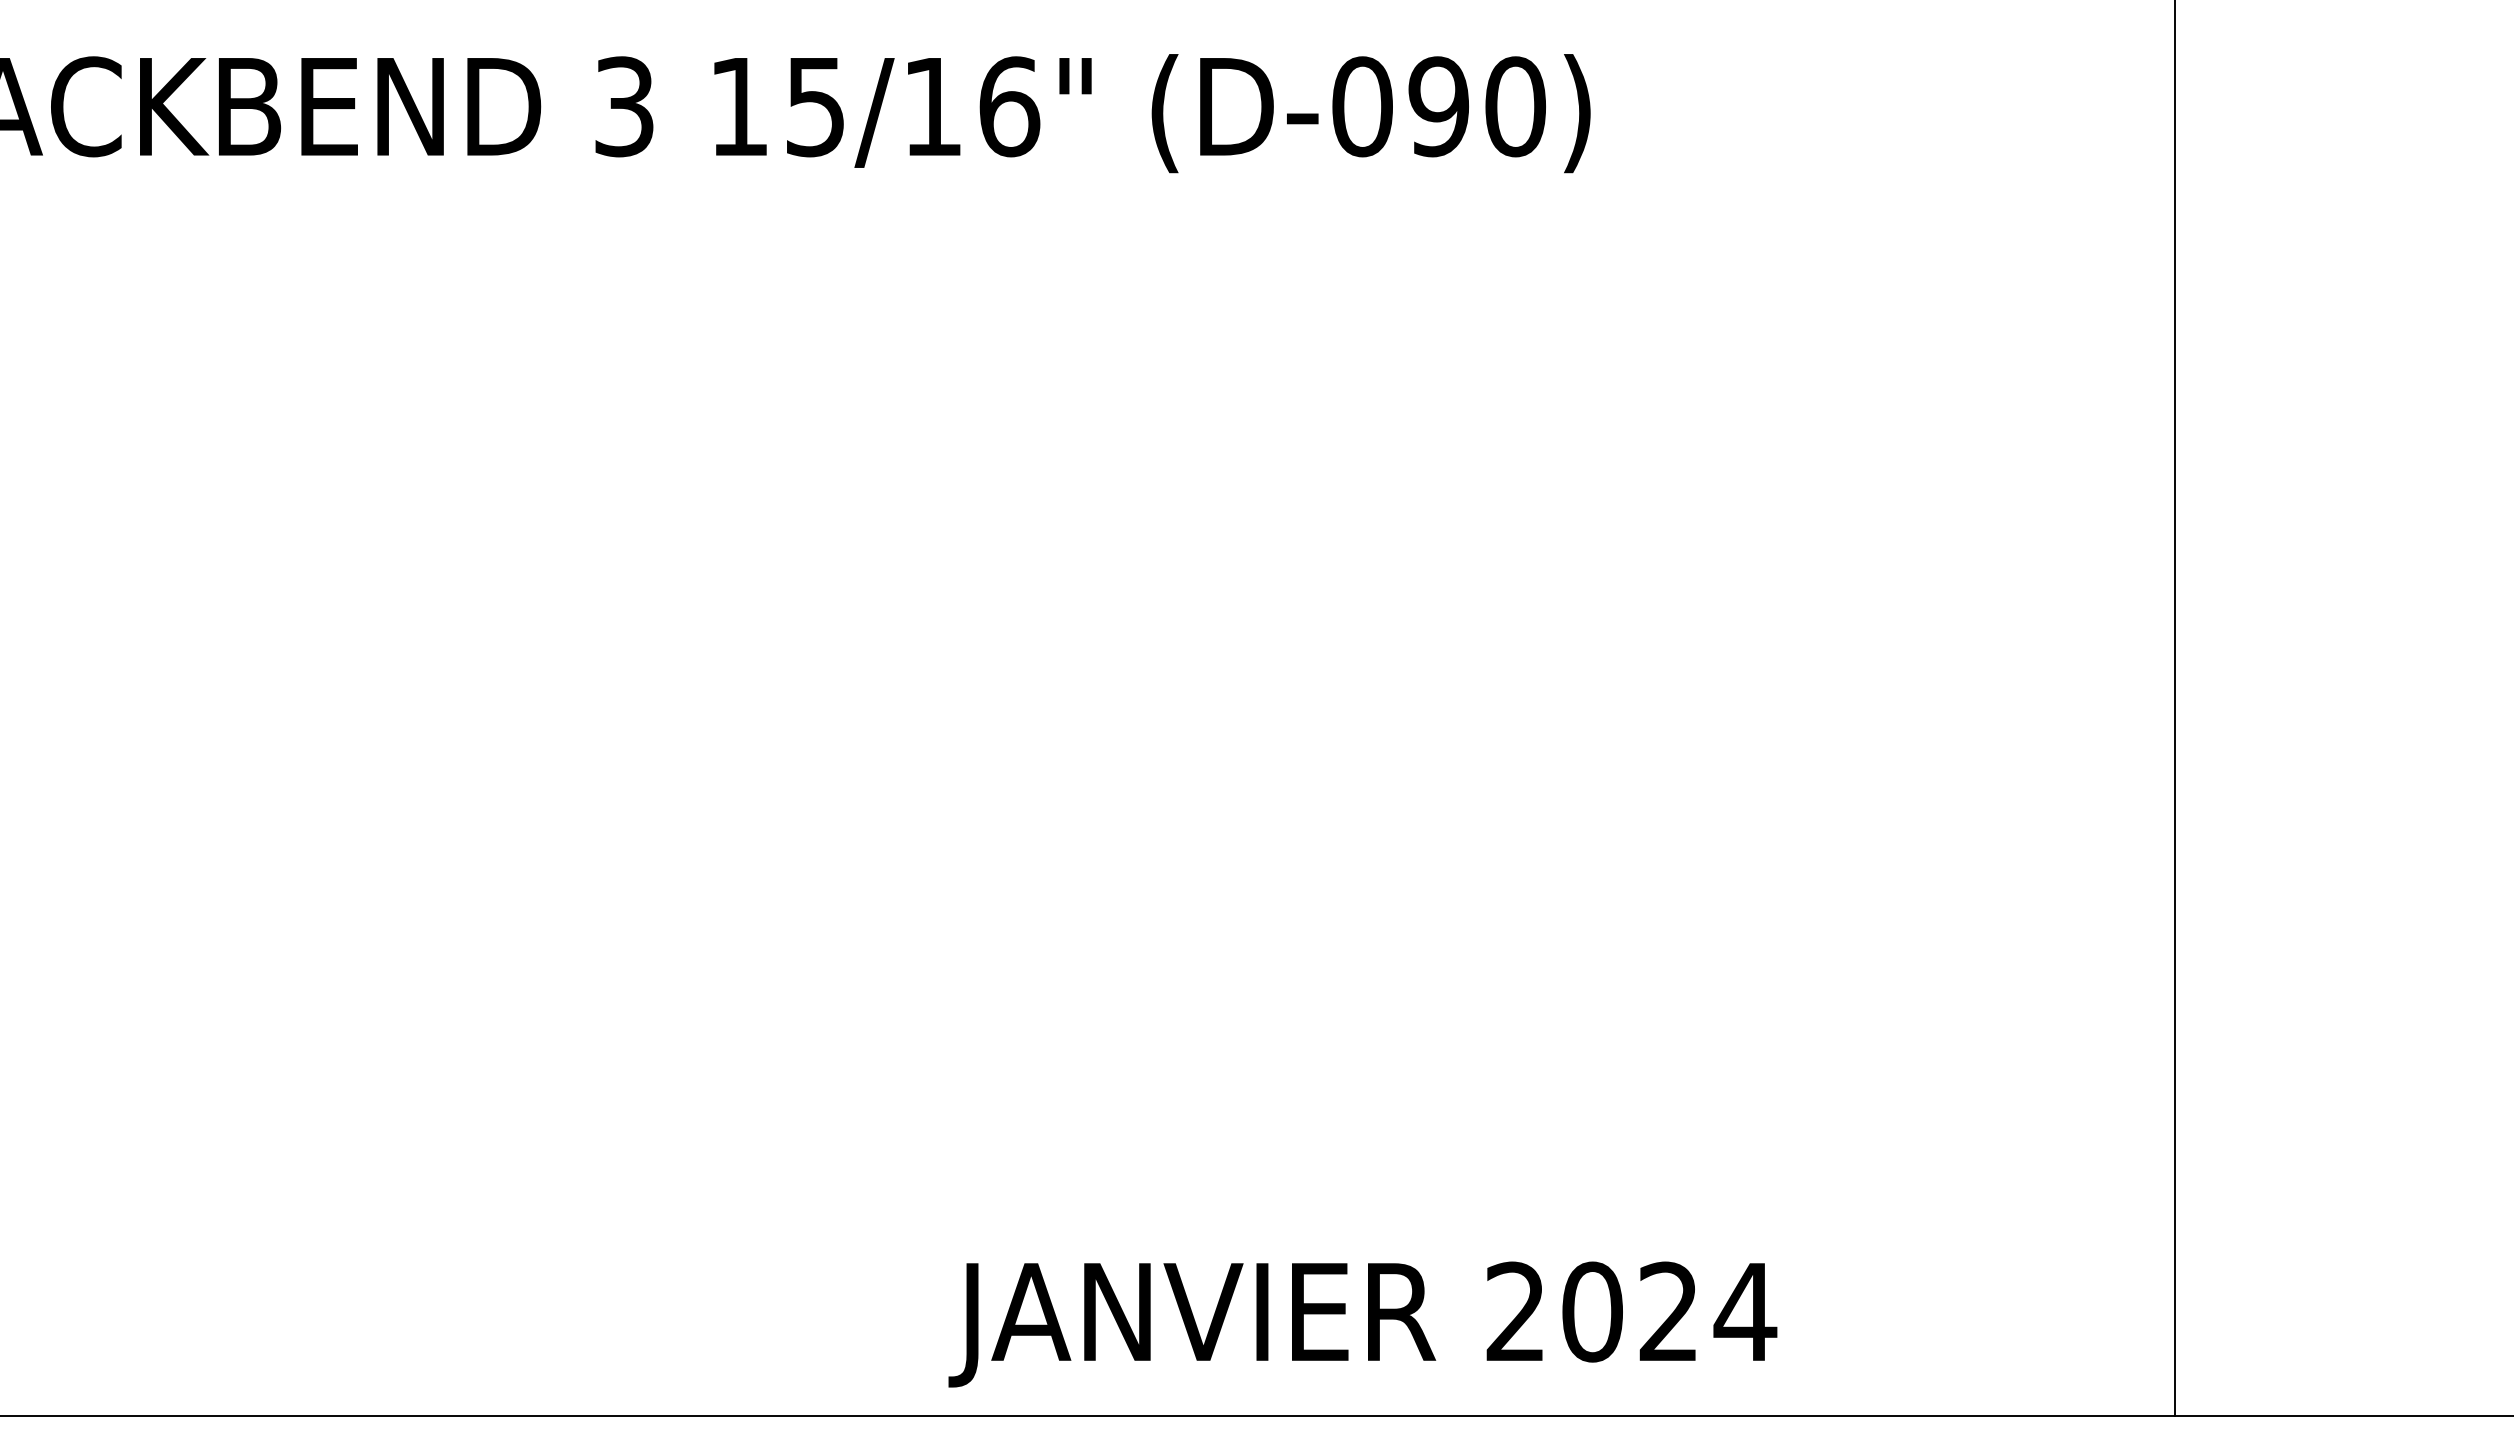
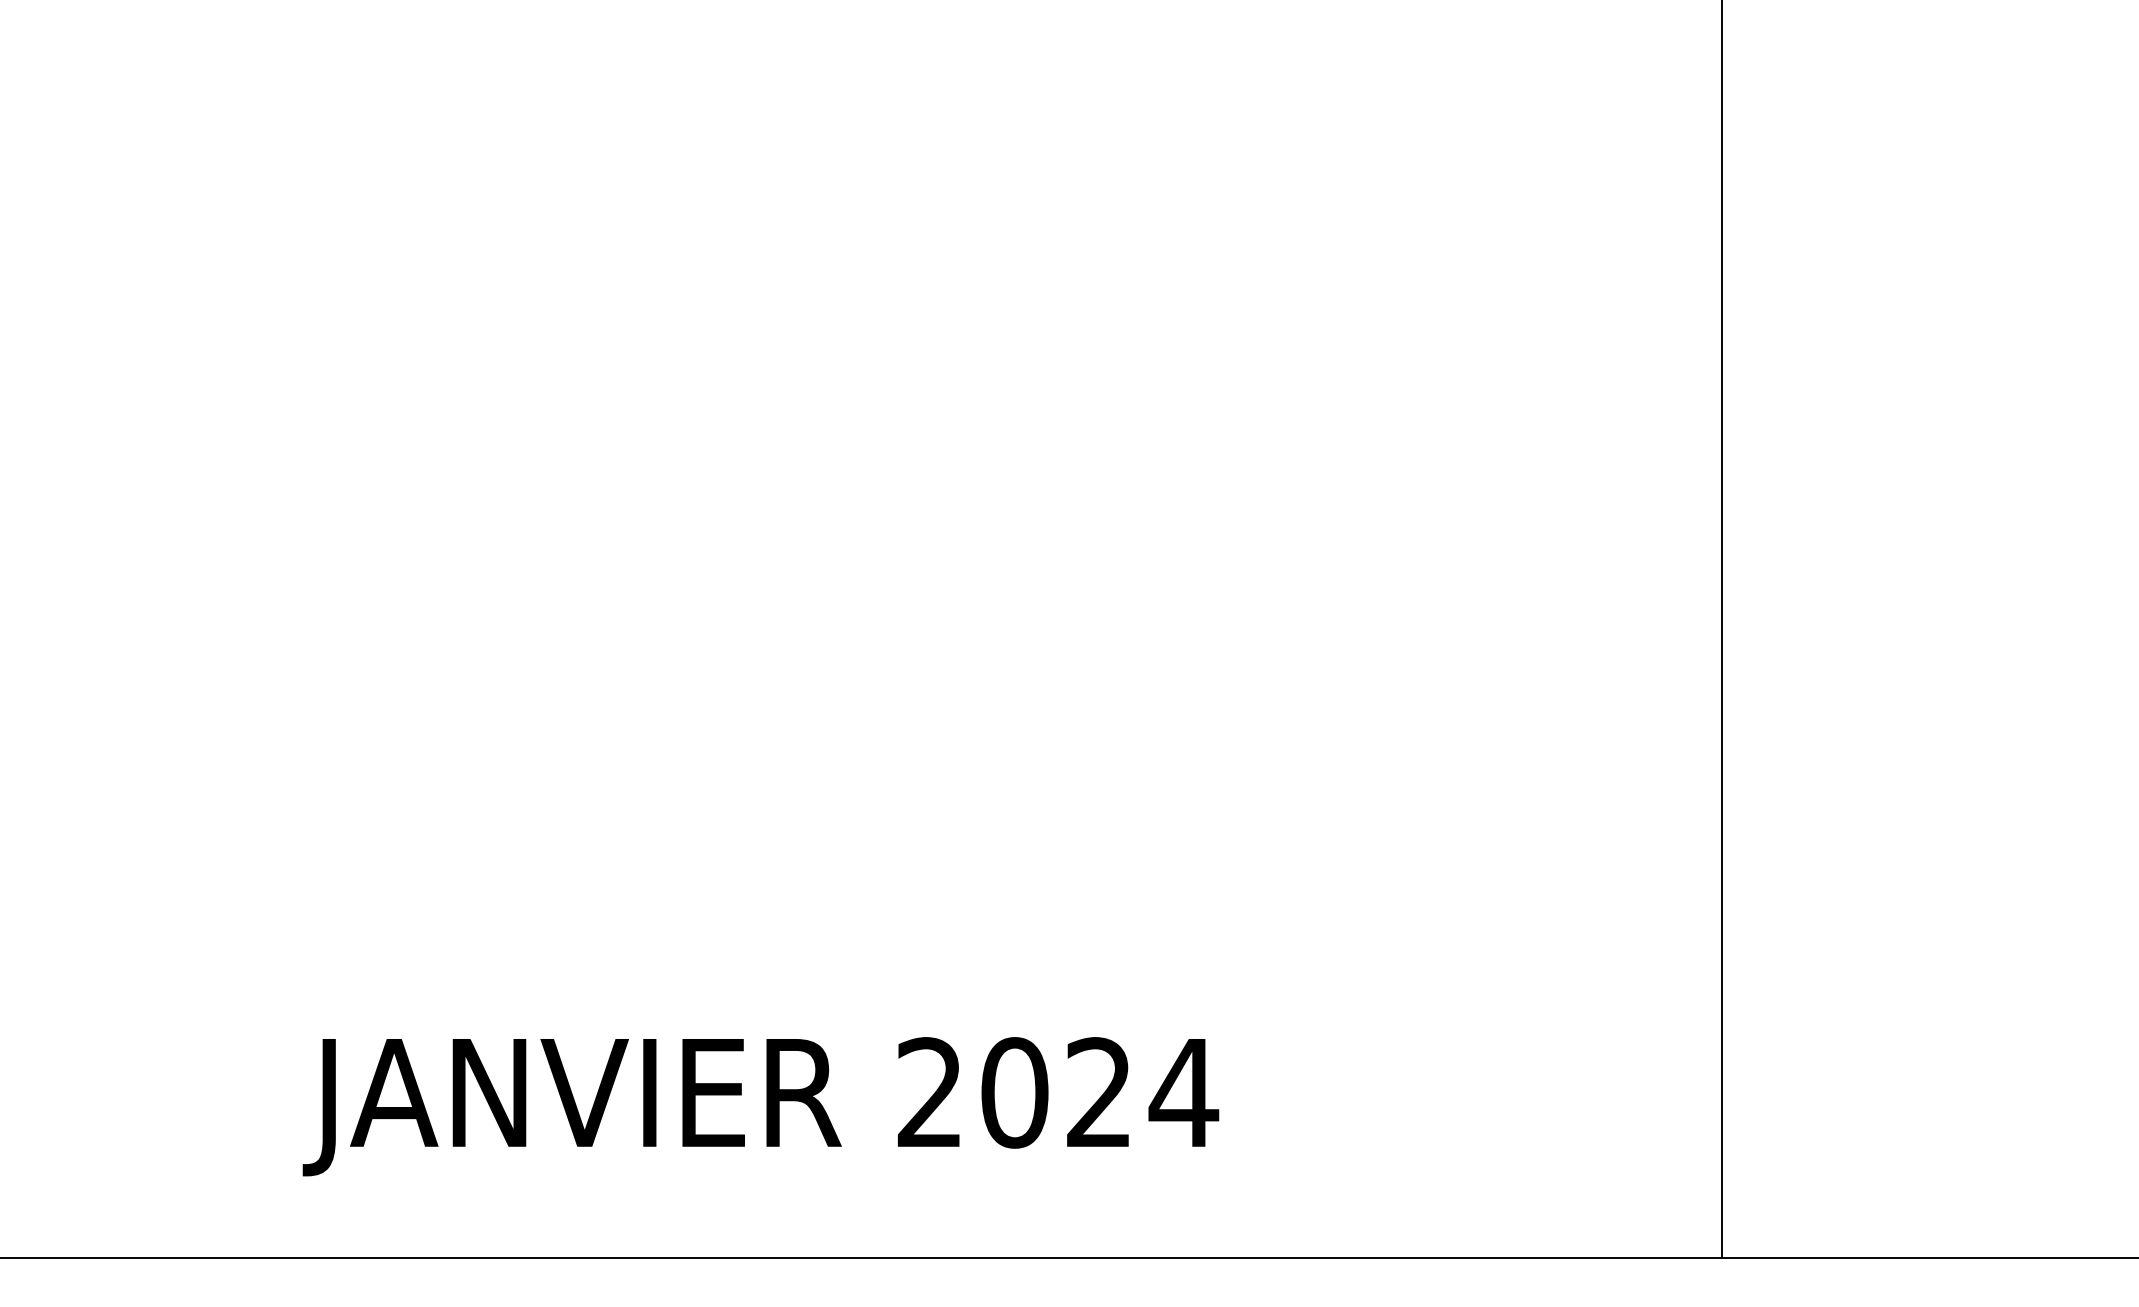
text: (1362, 1324) -> (760, 1106), moved

